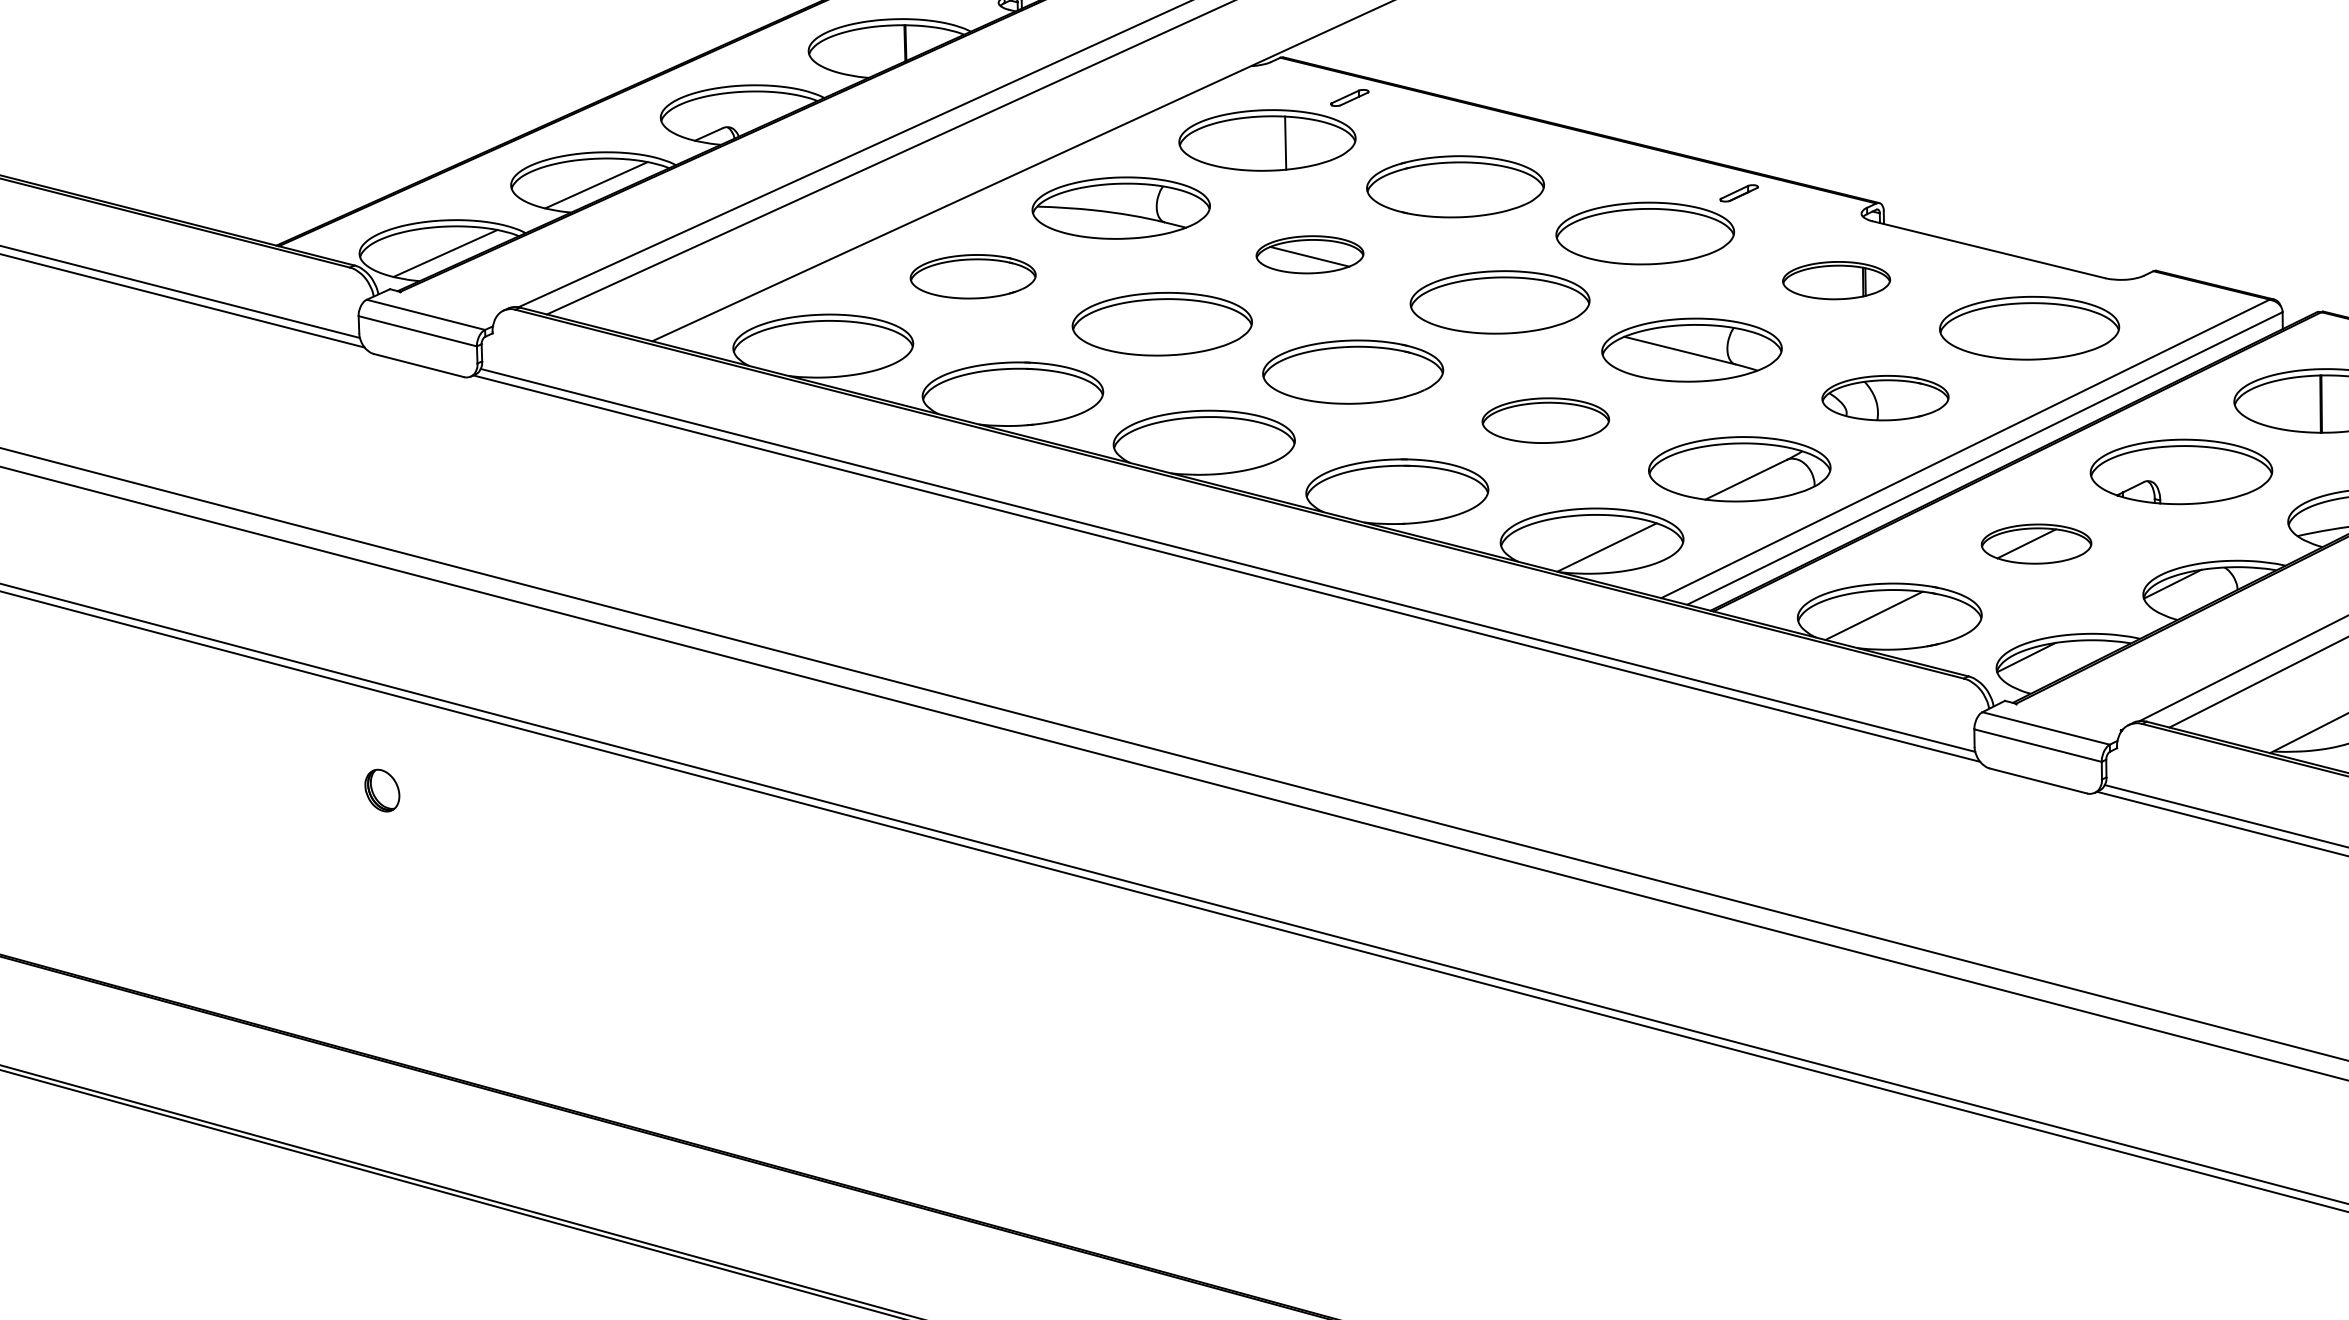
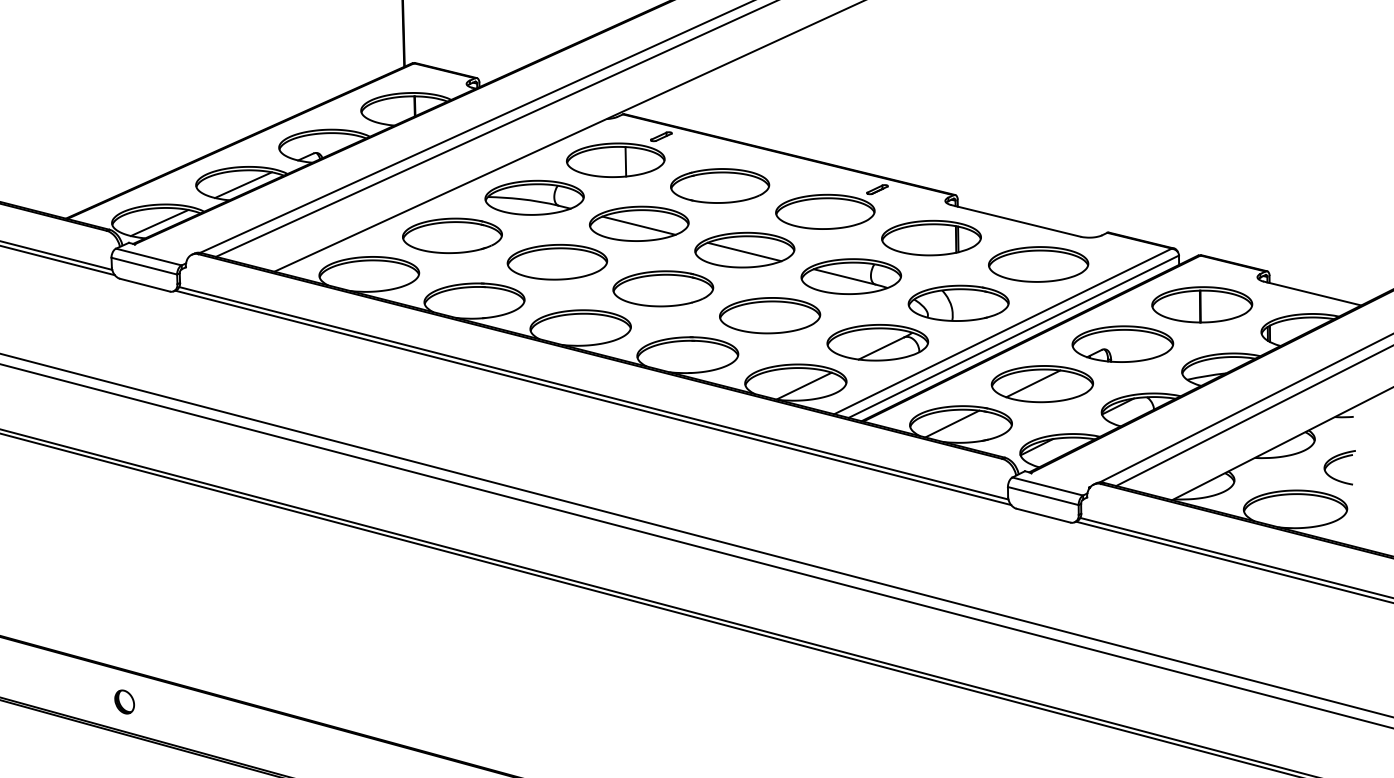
part: (1310, 254) -> (639, 223), size x1.67
part: (973, 275) -> (452, 235), size x1.43
part: (1836, 279) -> (931, 237), size x1.67
line: (1499, 304) -> (744, 251), added
part: (1885, 396) -> (958, 302), size x1.43
part: (1546, 420) -> (770, 315), size x1.43
part: (2036, 544) -> (1042, 384), size x1.67
part: (382, 789) -> (124, 701), moved

